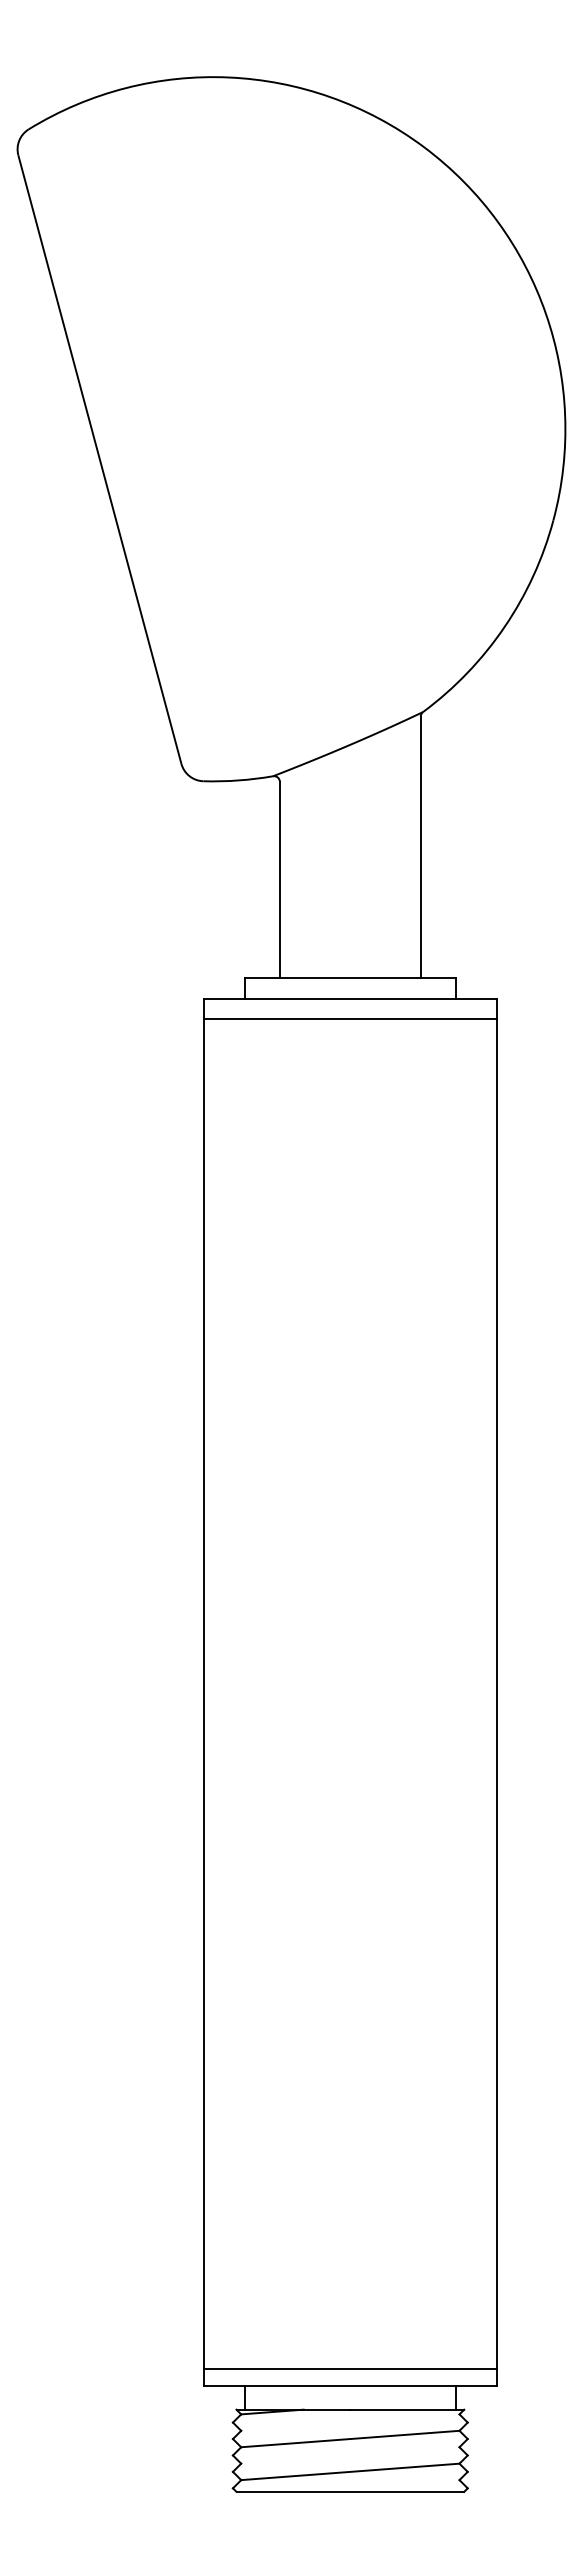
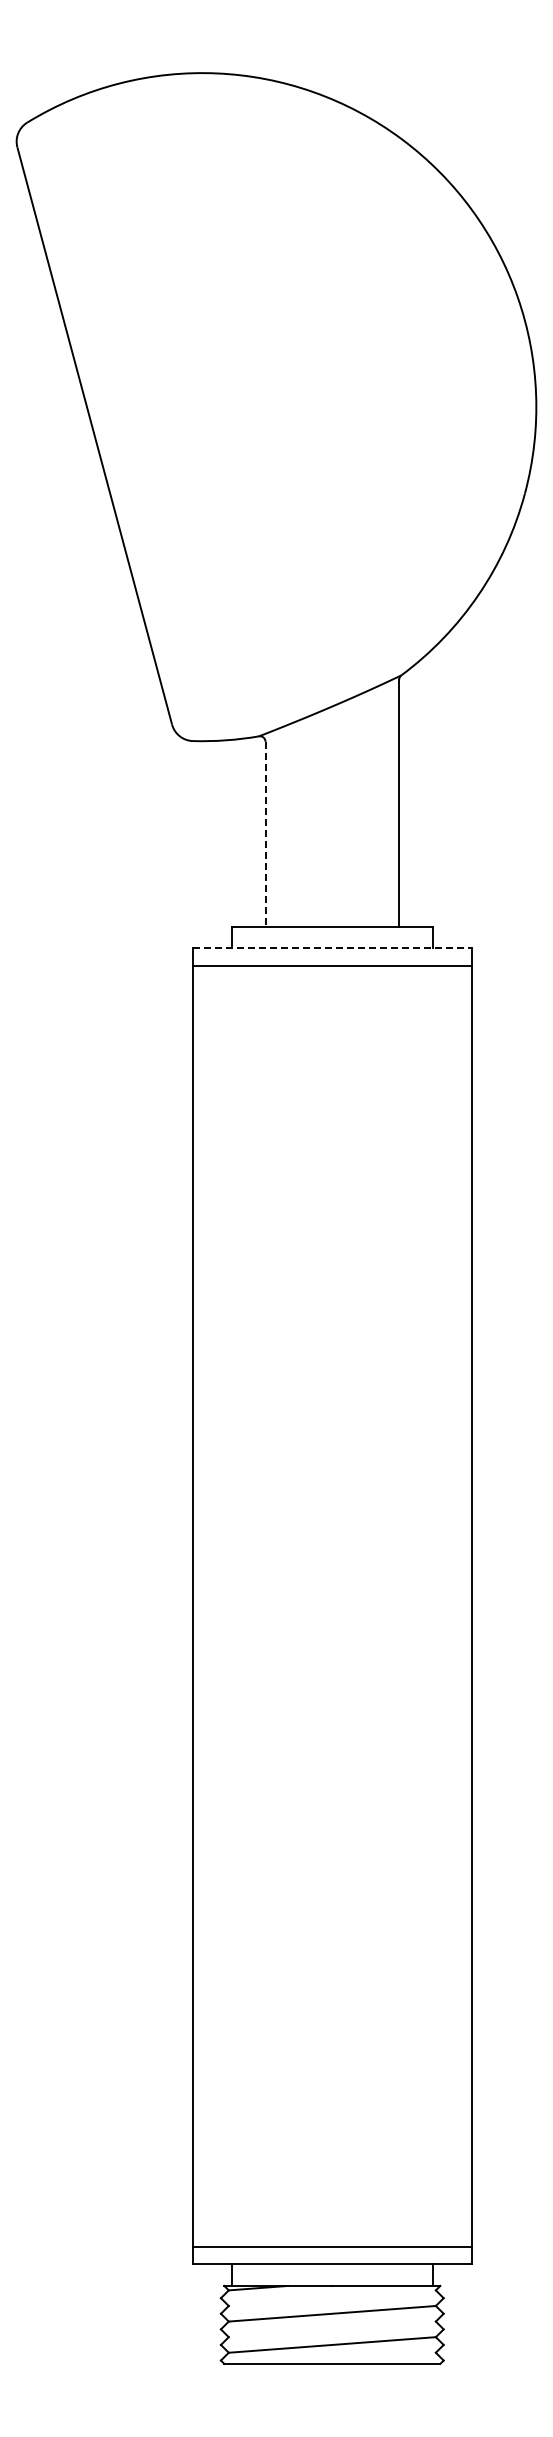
line: (279, 879) -> (265, 834), solid -> dashed
line: (350, 998) -> (332, 947), solid -> dashed

